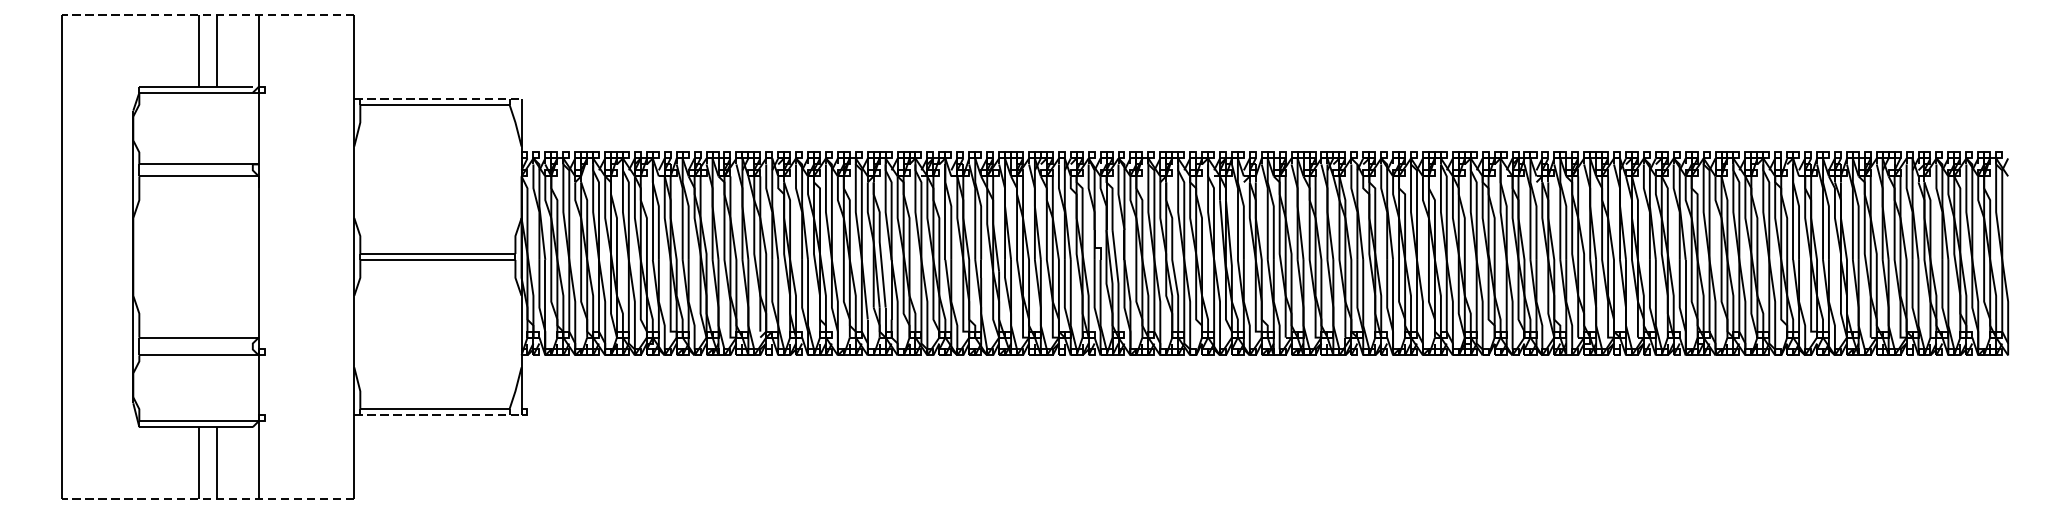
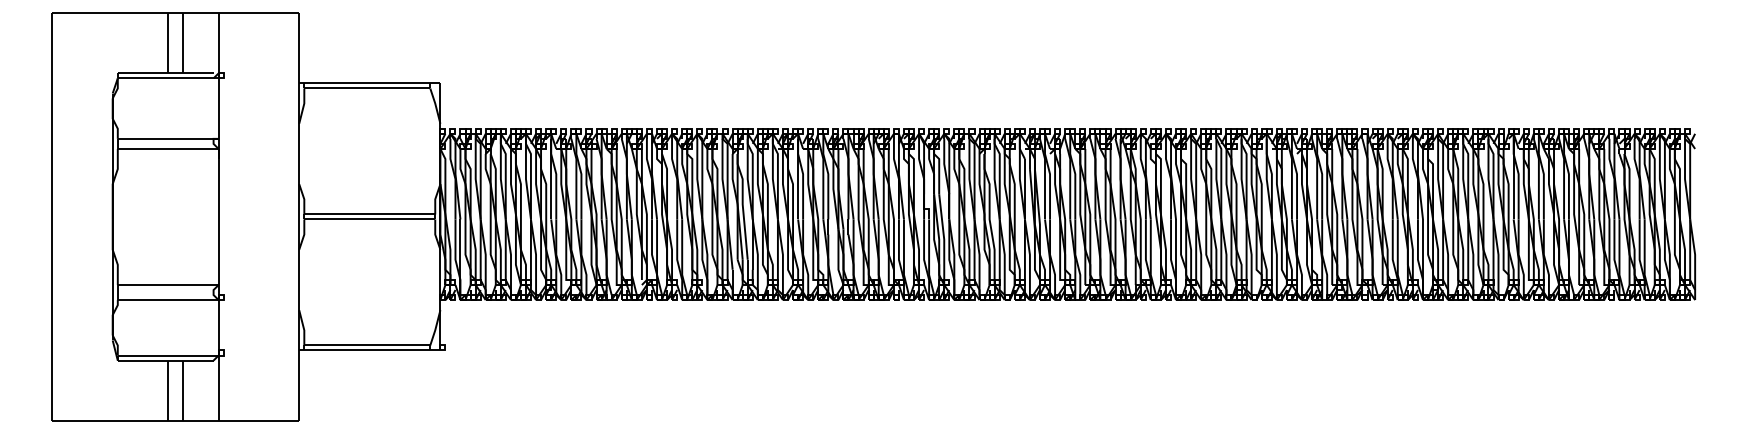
line: (207, 14) -> (175, 12), dashed -> solid
line: (437, 98) -> (369, 83), dashed -> solid
line: (437, 415) -> (369, 350), dashed -> solid
line: (207, 499) -> (175, 421), dashed -> solid

